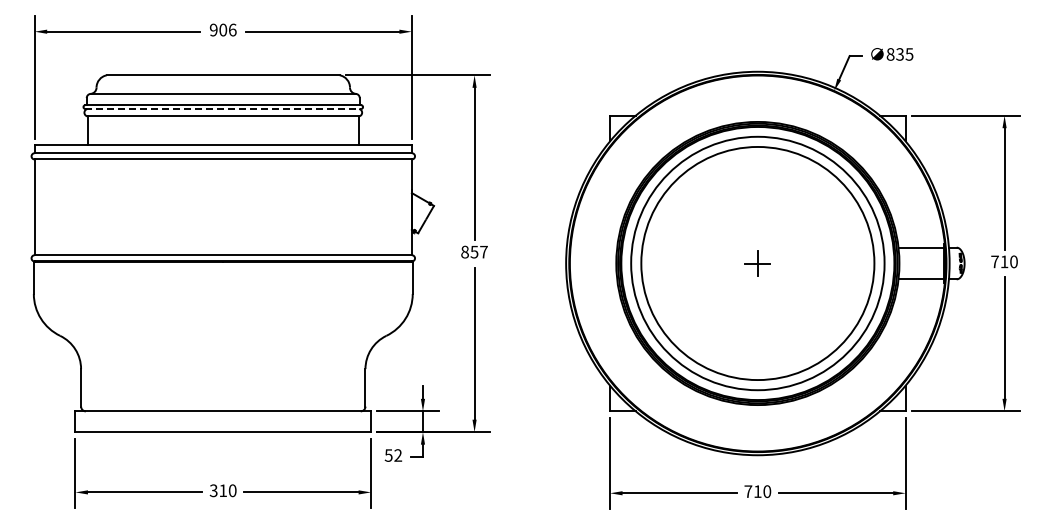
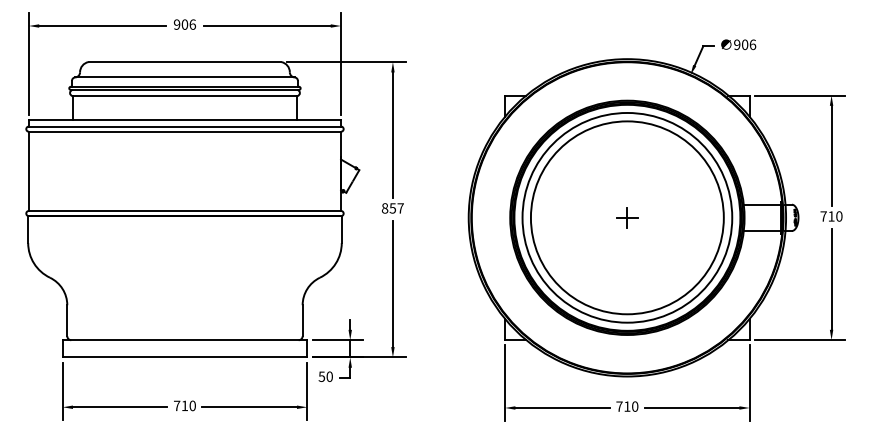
text: (899, 54) -> (744, 44), 835 -> 906
line: (223, 109) -> (185, 90), dashed -> solid
text: (398, 455) -> (329, 376), 52 -> 50
text: (213, 490) -> (176, 405), 310 -> 710

